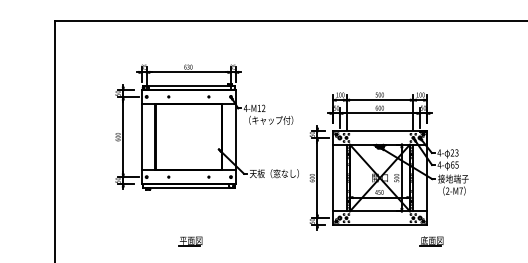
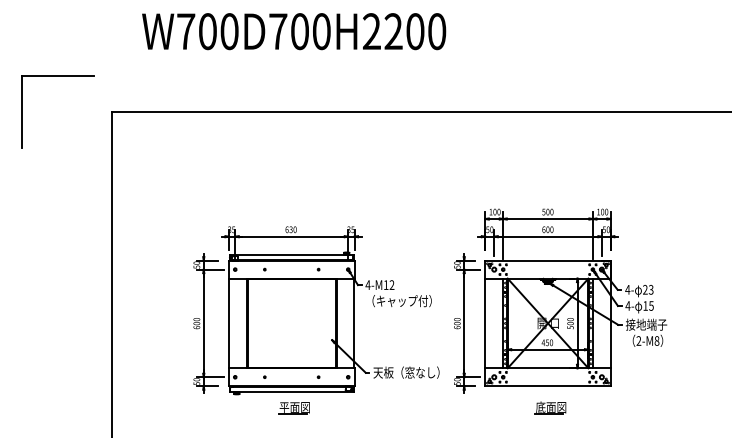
part: (207, 127) -> (316, 310), moved
text: (452, 164) -> (645, 305), 65 -> 15
text: (460, 190) -> (656, 340), 2-M7 -> 2-M8
part: (431, 240) -> (550, 407), moved

